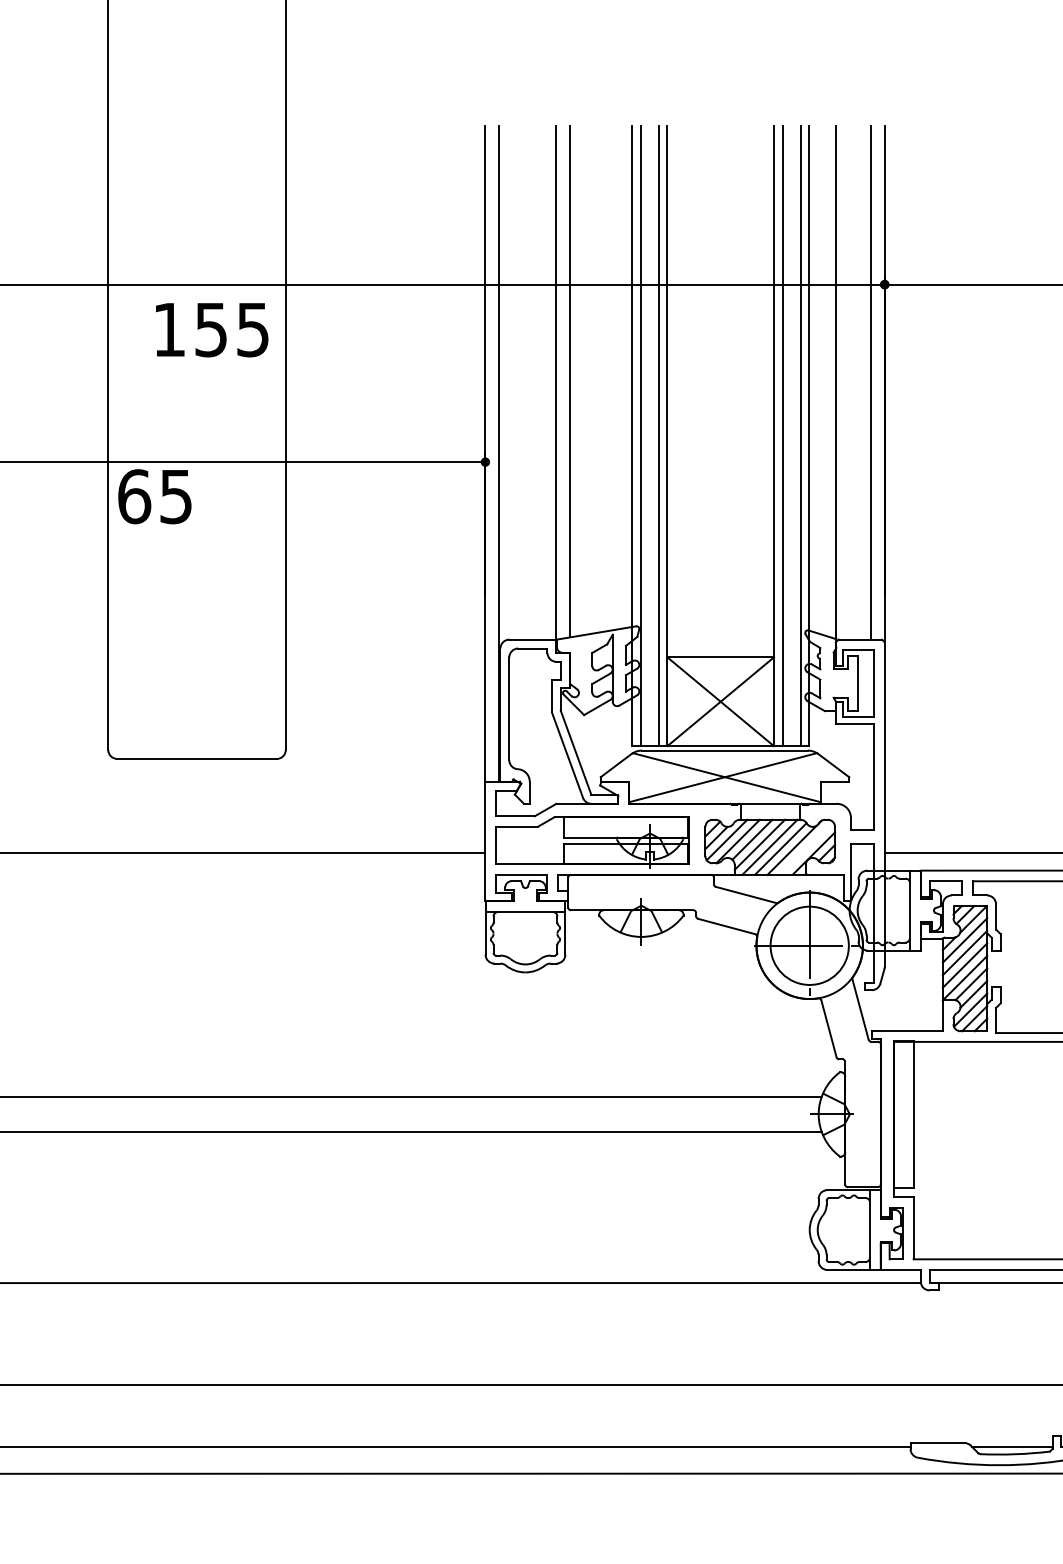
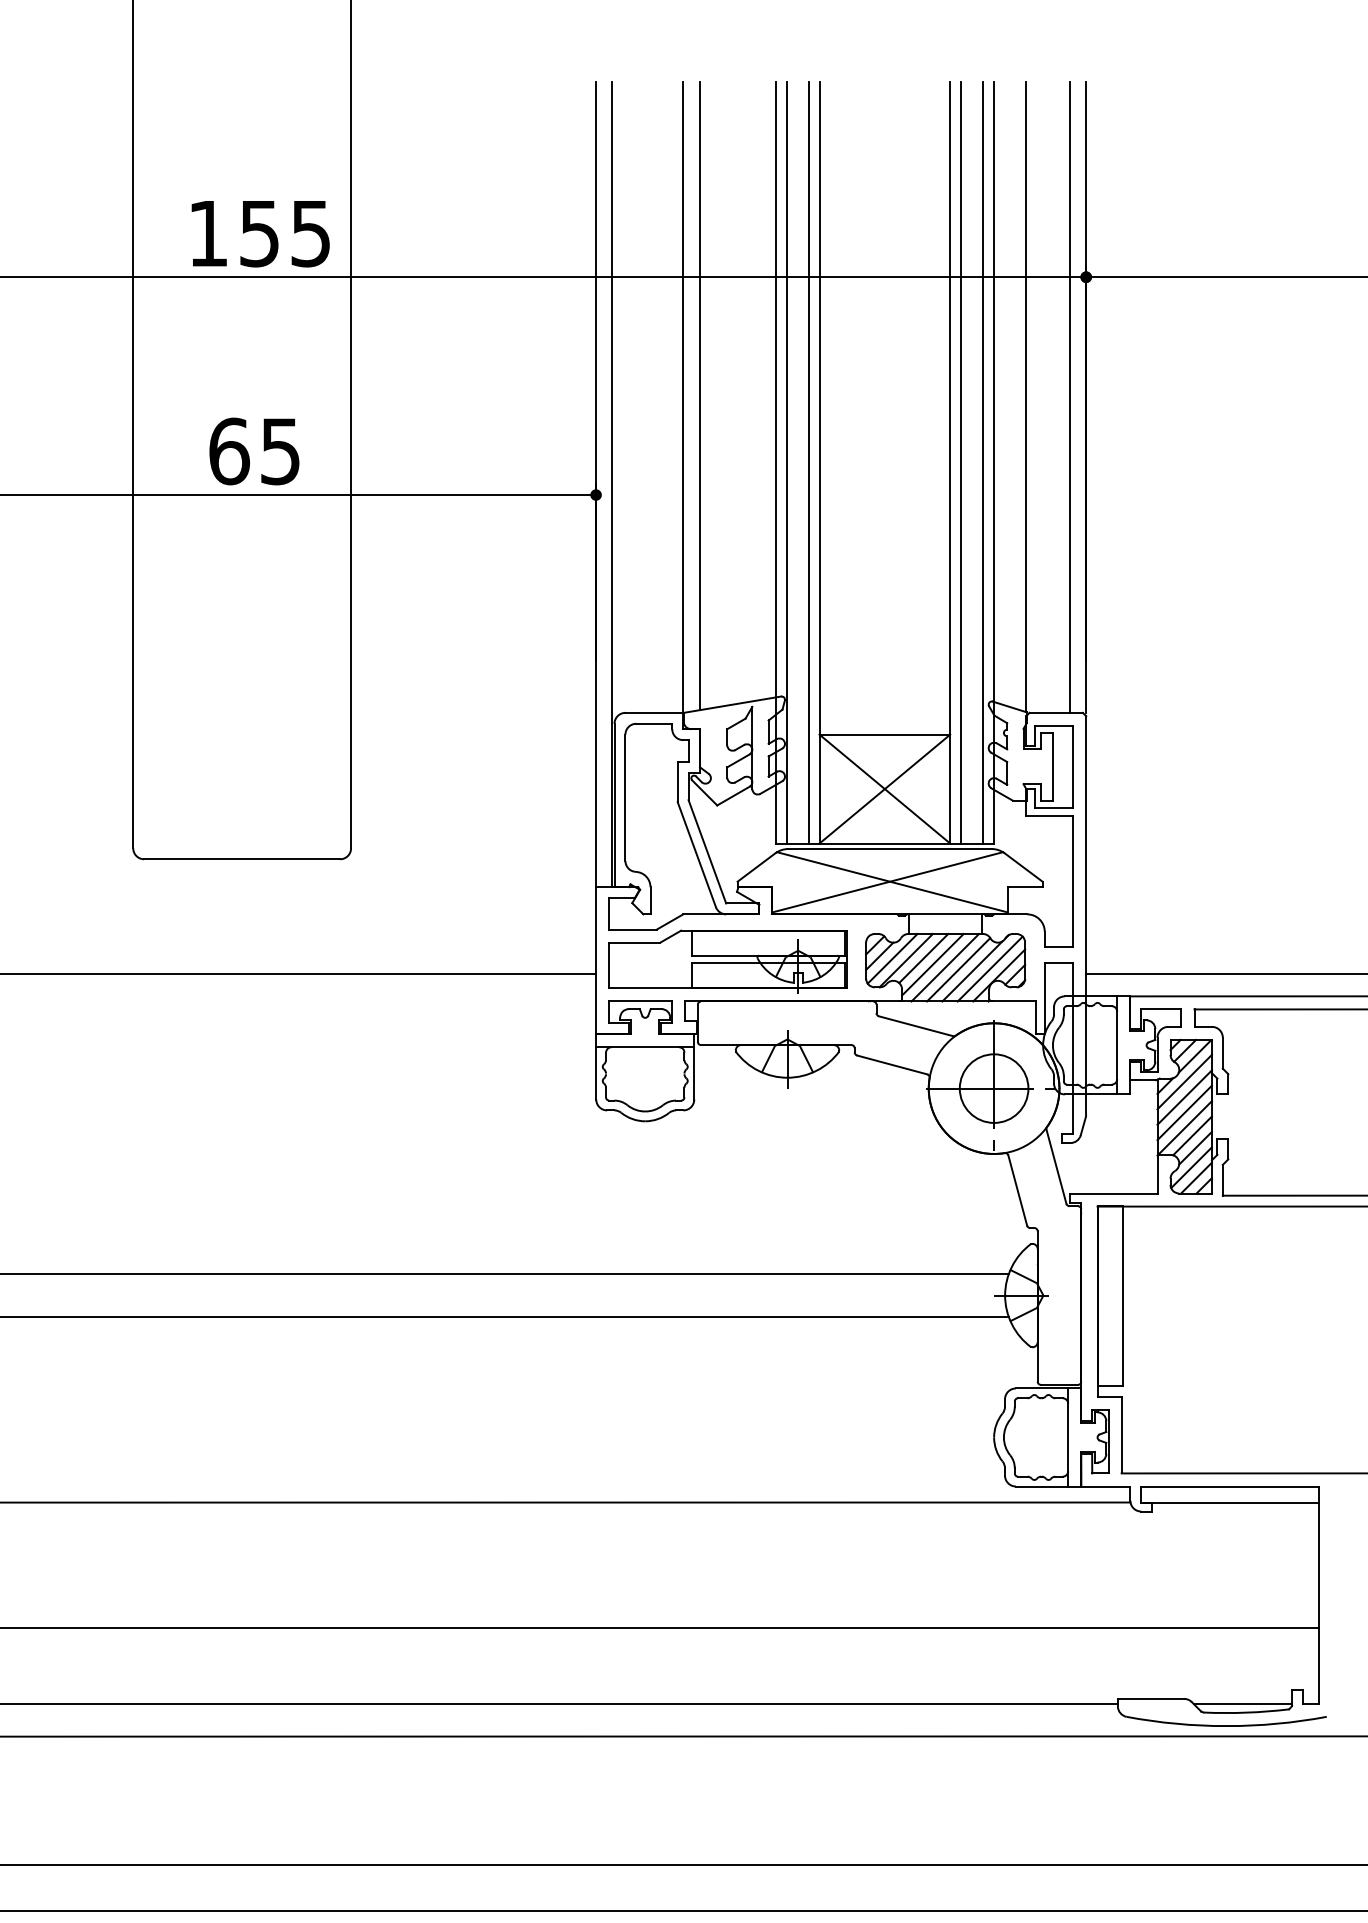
text: (211, 330) -> (260, 234), moved
text: (154, 496) -> (254, 451), moved
line: (805, 847) -> (989, 968), added
circle: (809, 945) -> (993, 1088), size x0.71

